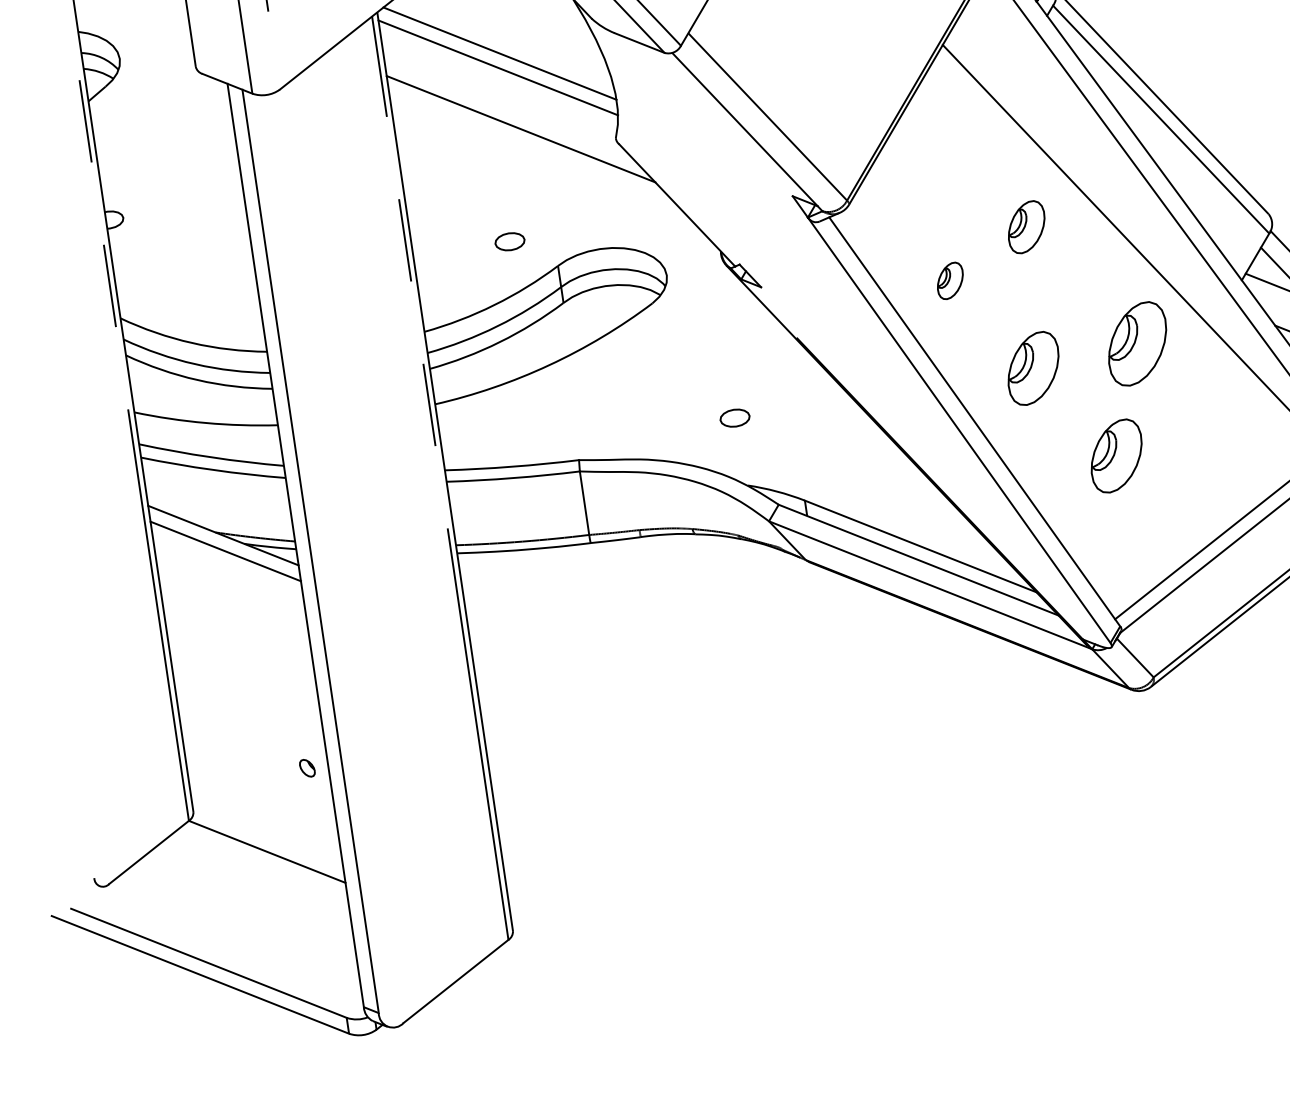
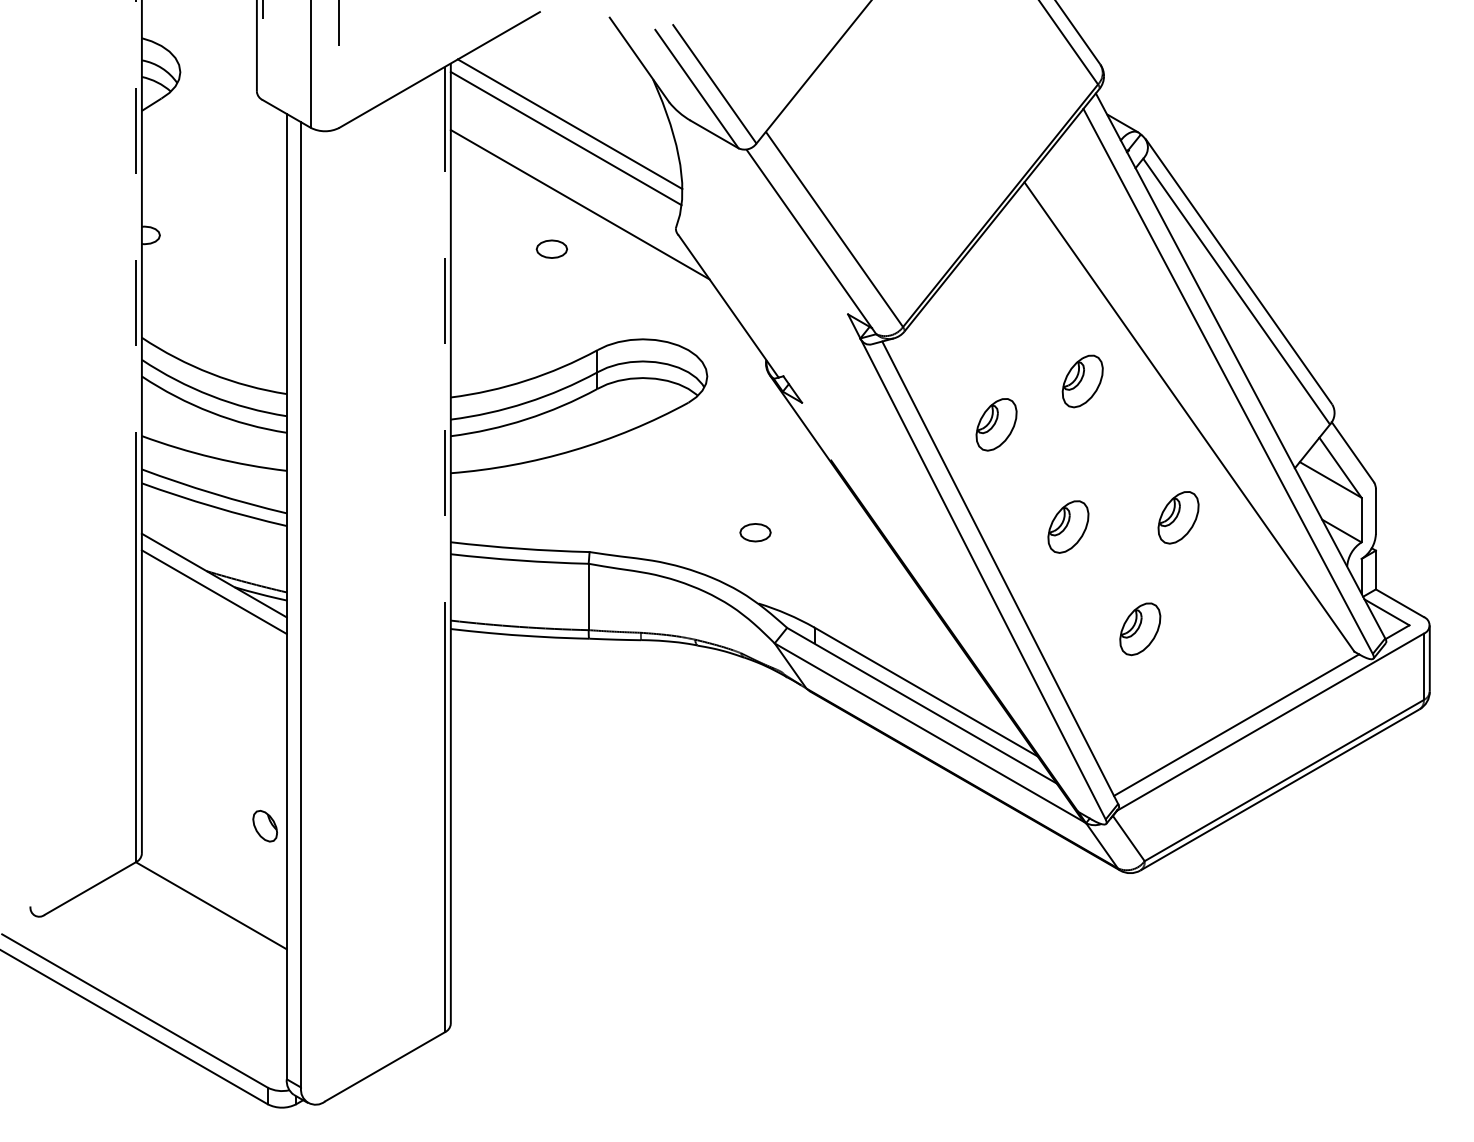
part: (509, 241) -> (551, 248), moved
part: (950, 280) -> (996, 424), size x1.43
part: (1137, 343) -> (1178, 517), size x0.62
part: (1033, 368) -> (1068, 526), size x0.71
part: (1116, 456) -> (1140, 629), size x0.71
part: (306, 768) -> (264, 826), size x1.67

